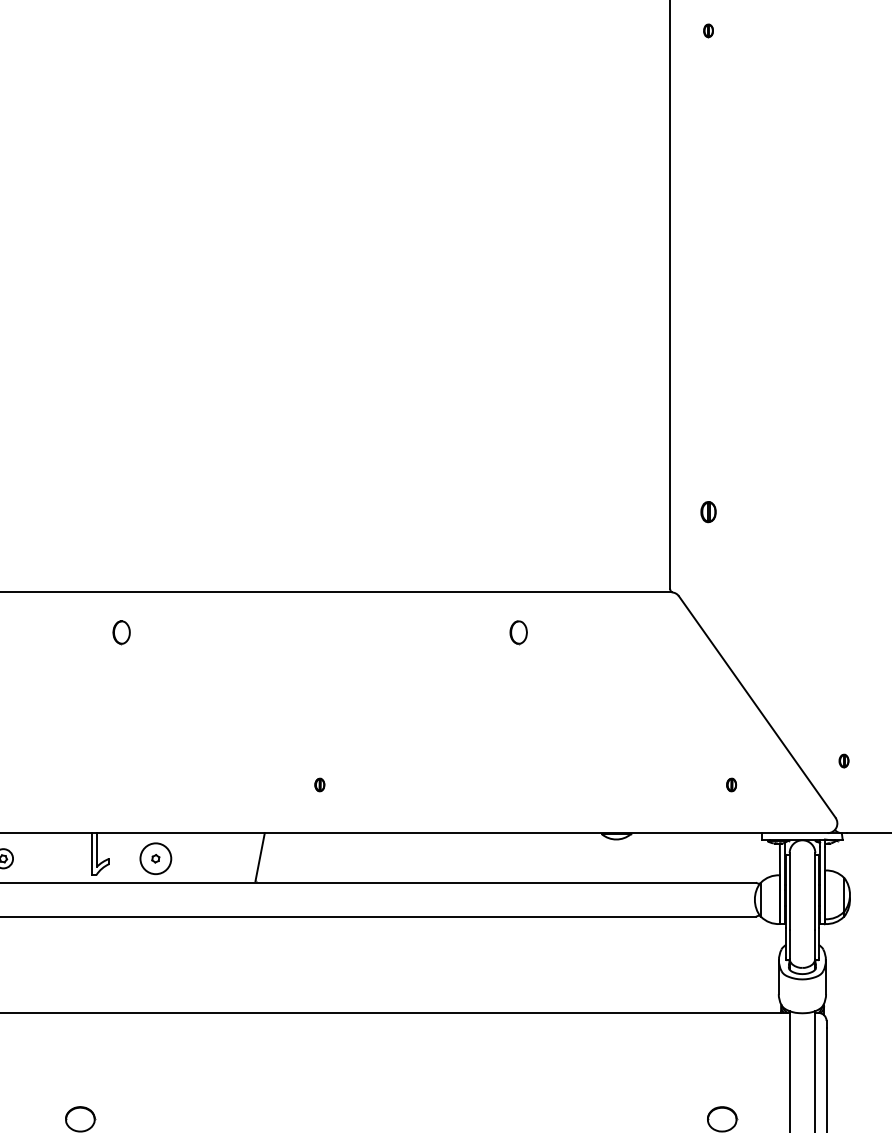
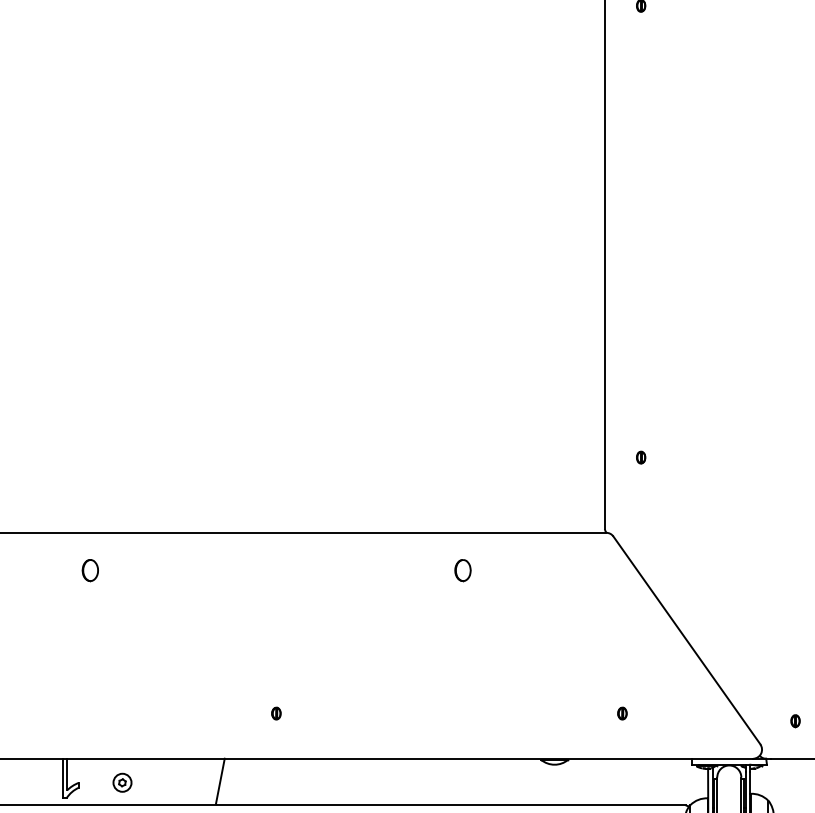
part: (708, 512) -> (641, 457), size x0.62
part: (843, 760) -> (794, 720), moved
part: (731, 784) -> (622, 713), moved
circle: (155, 858) -> (122, 782), size x0.62

